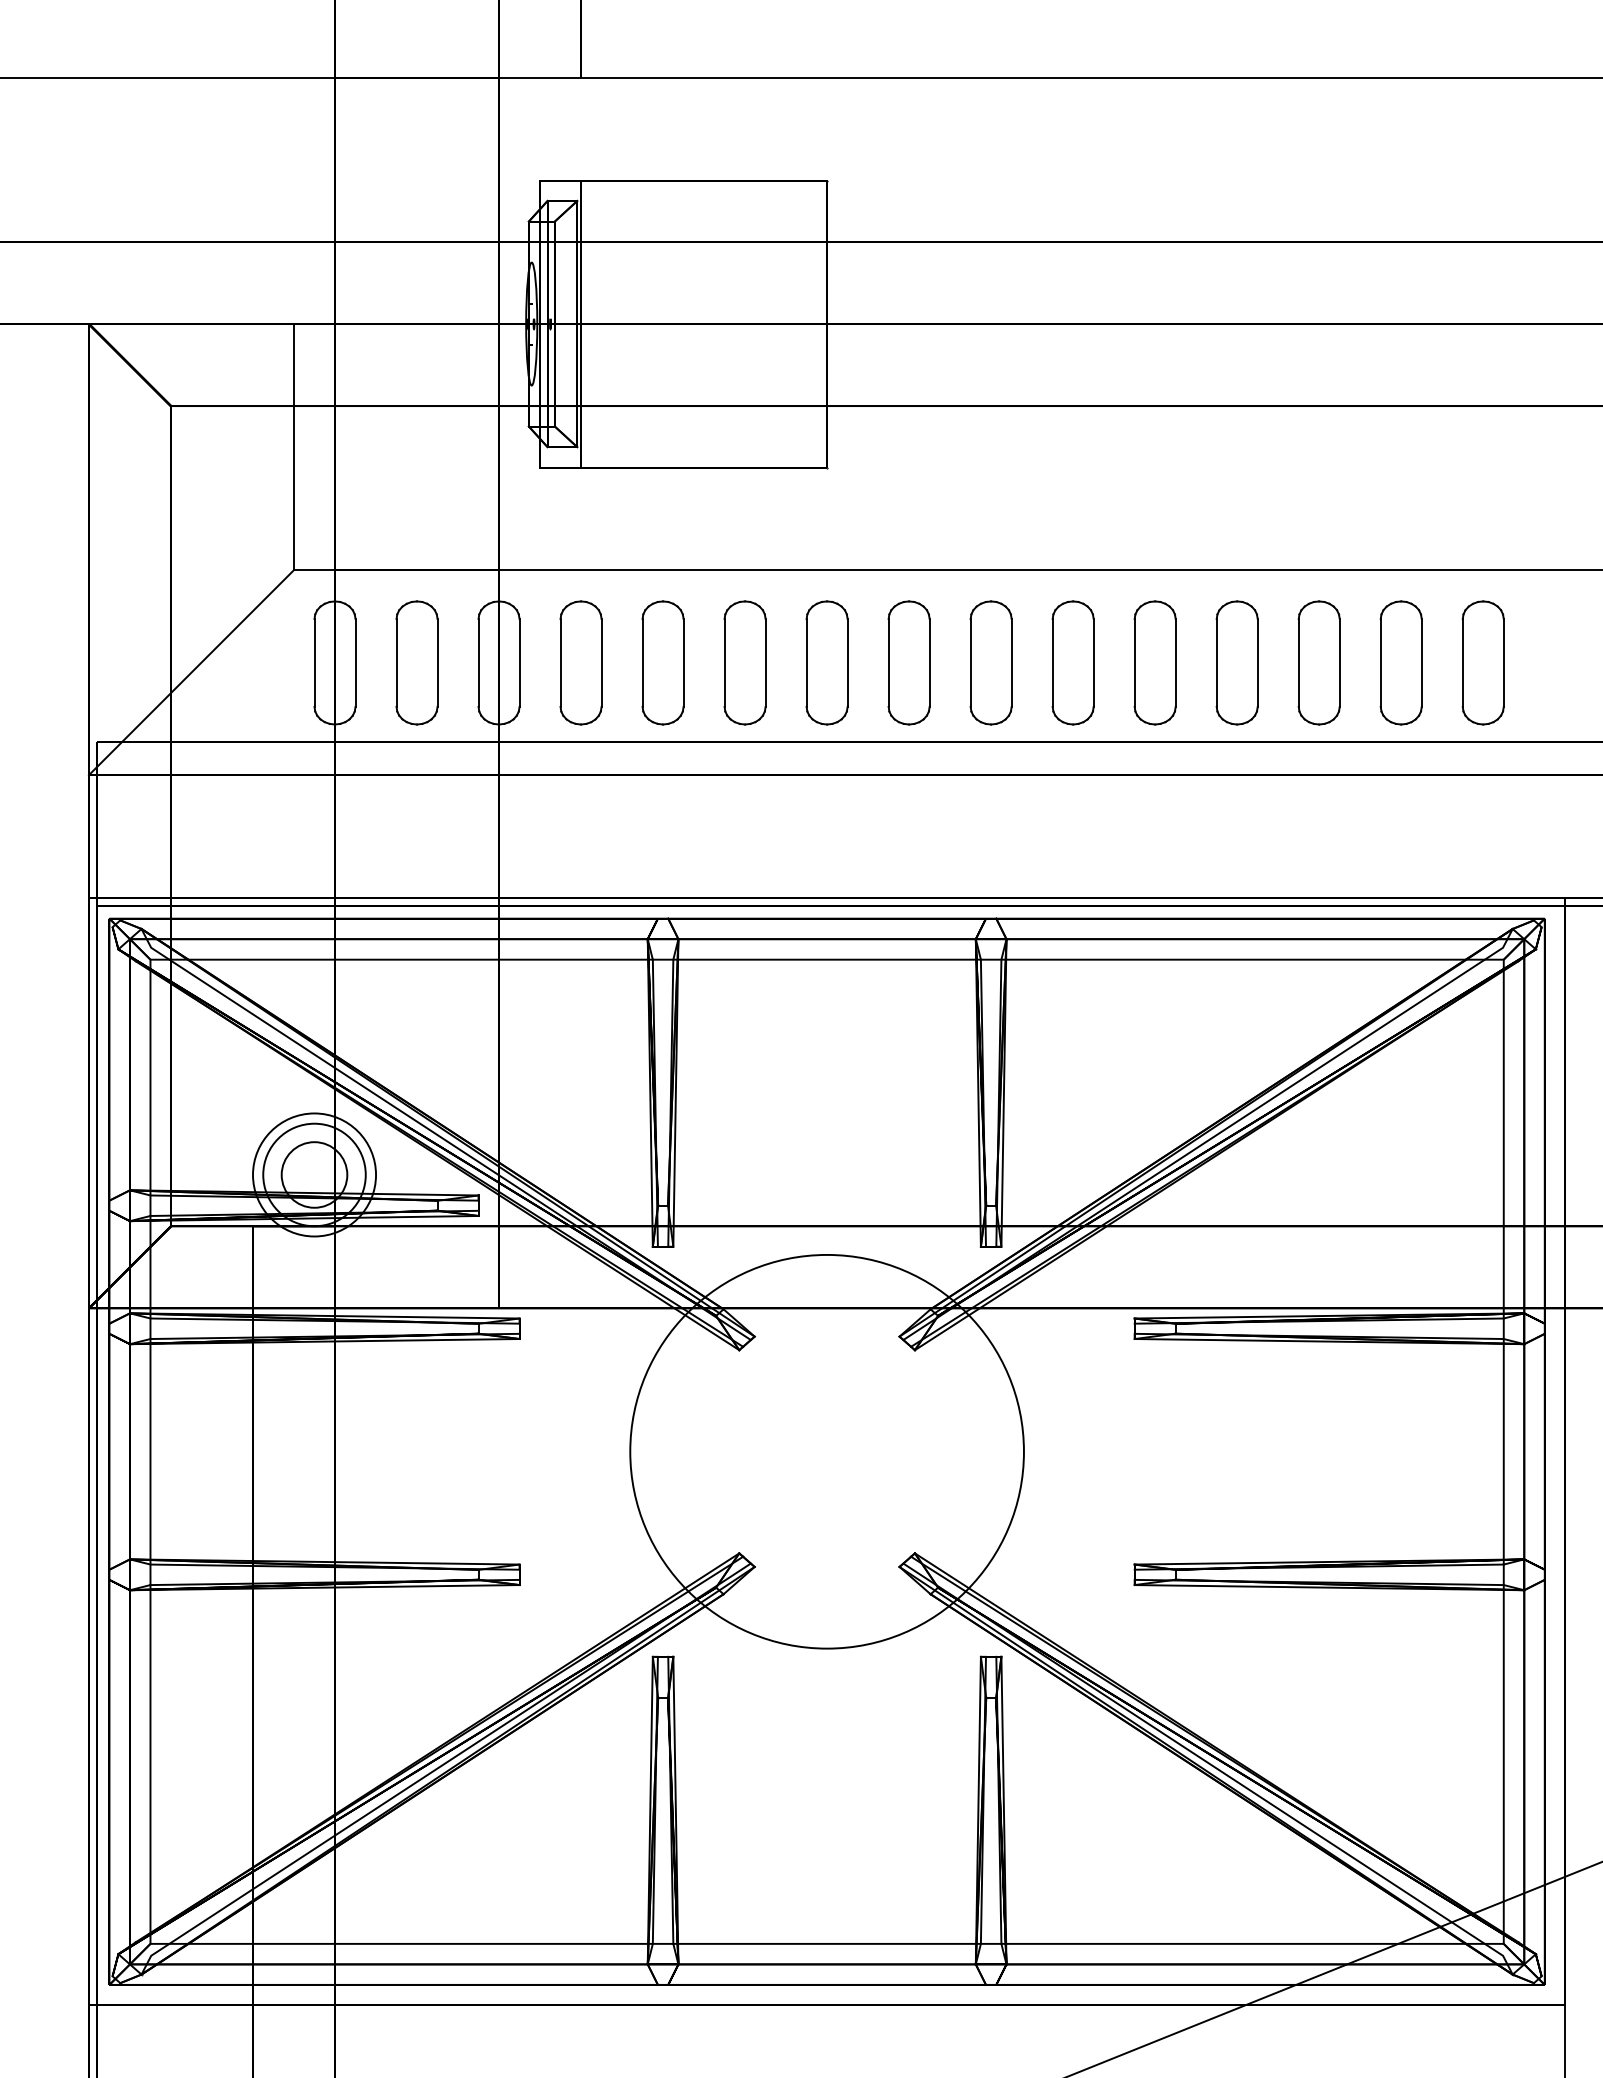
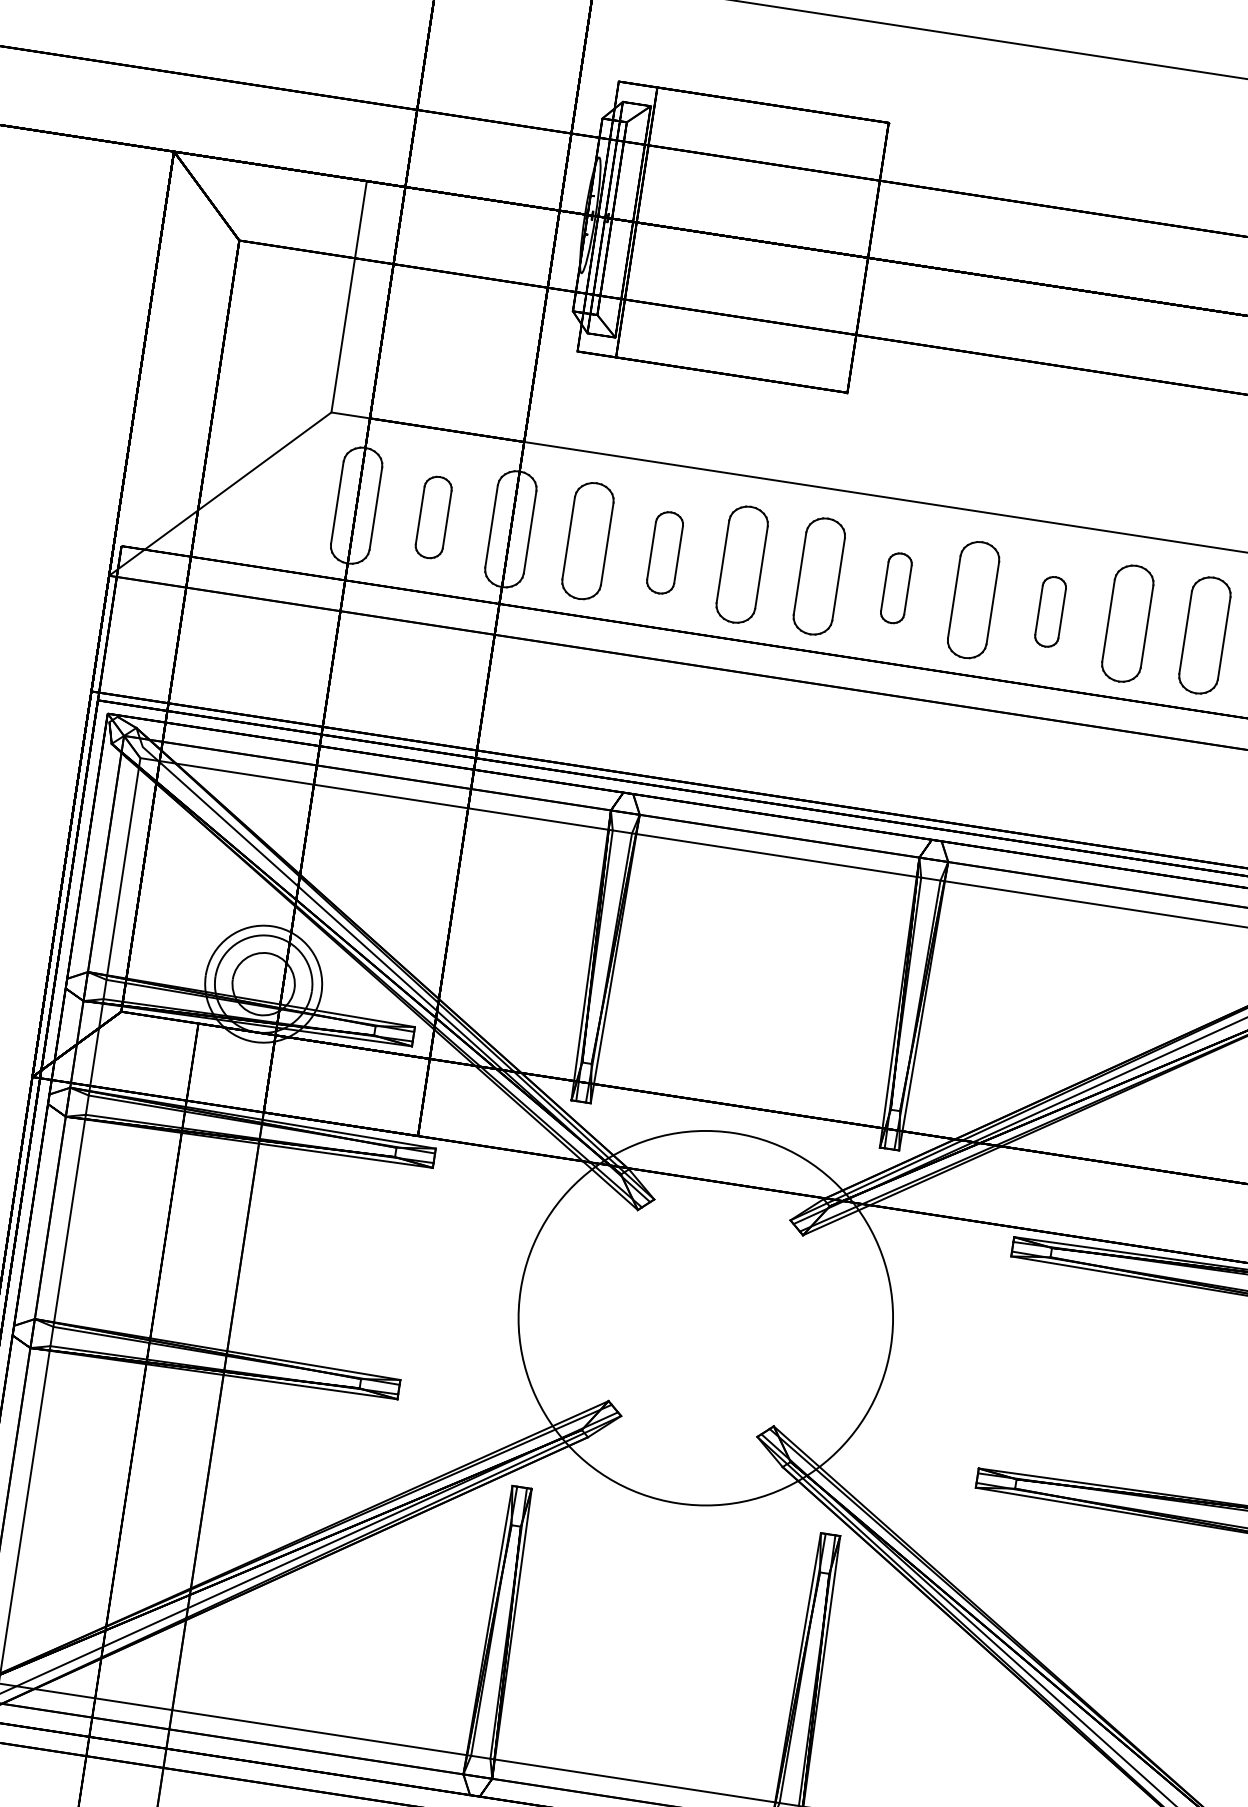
part: (416, 662) -> (433, 516), size x0.7
part: (662, 662) -> (664, 552), size x0.7
part: (908, 662) -> (895, 587), size x0.6
part: (1072, 662) -> (1050, 611), size x0.6

